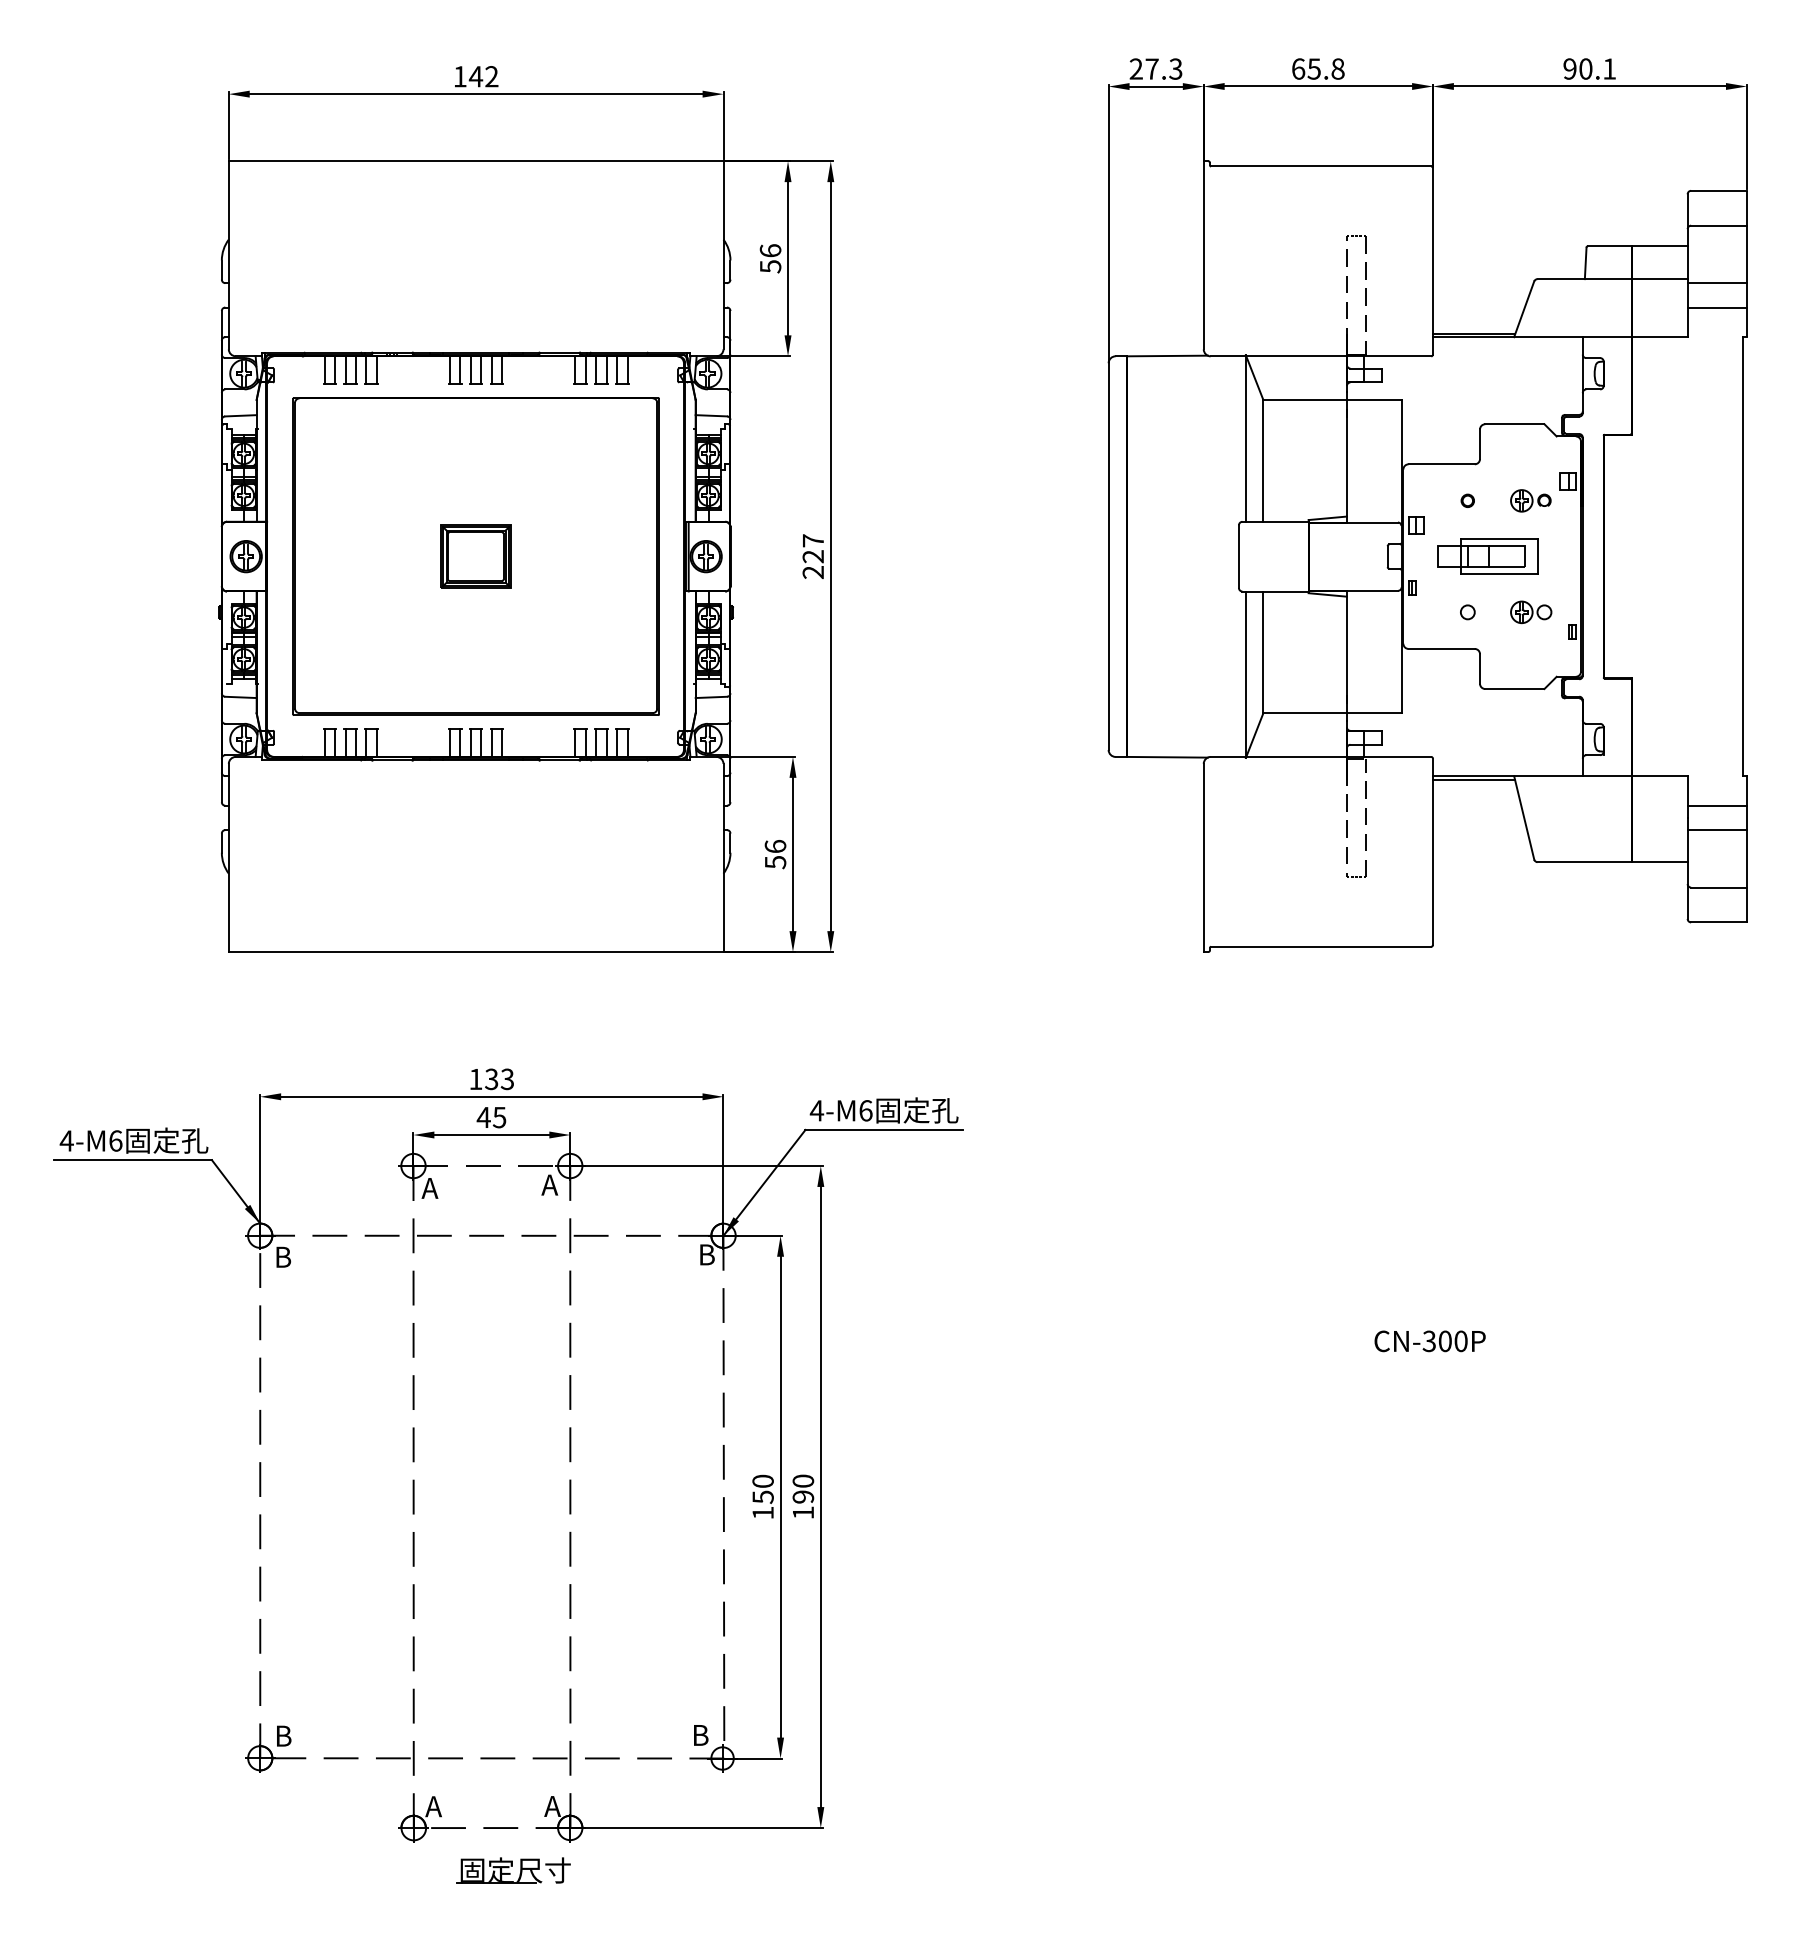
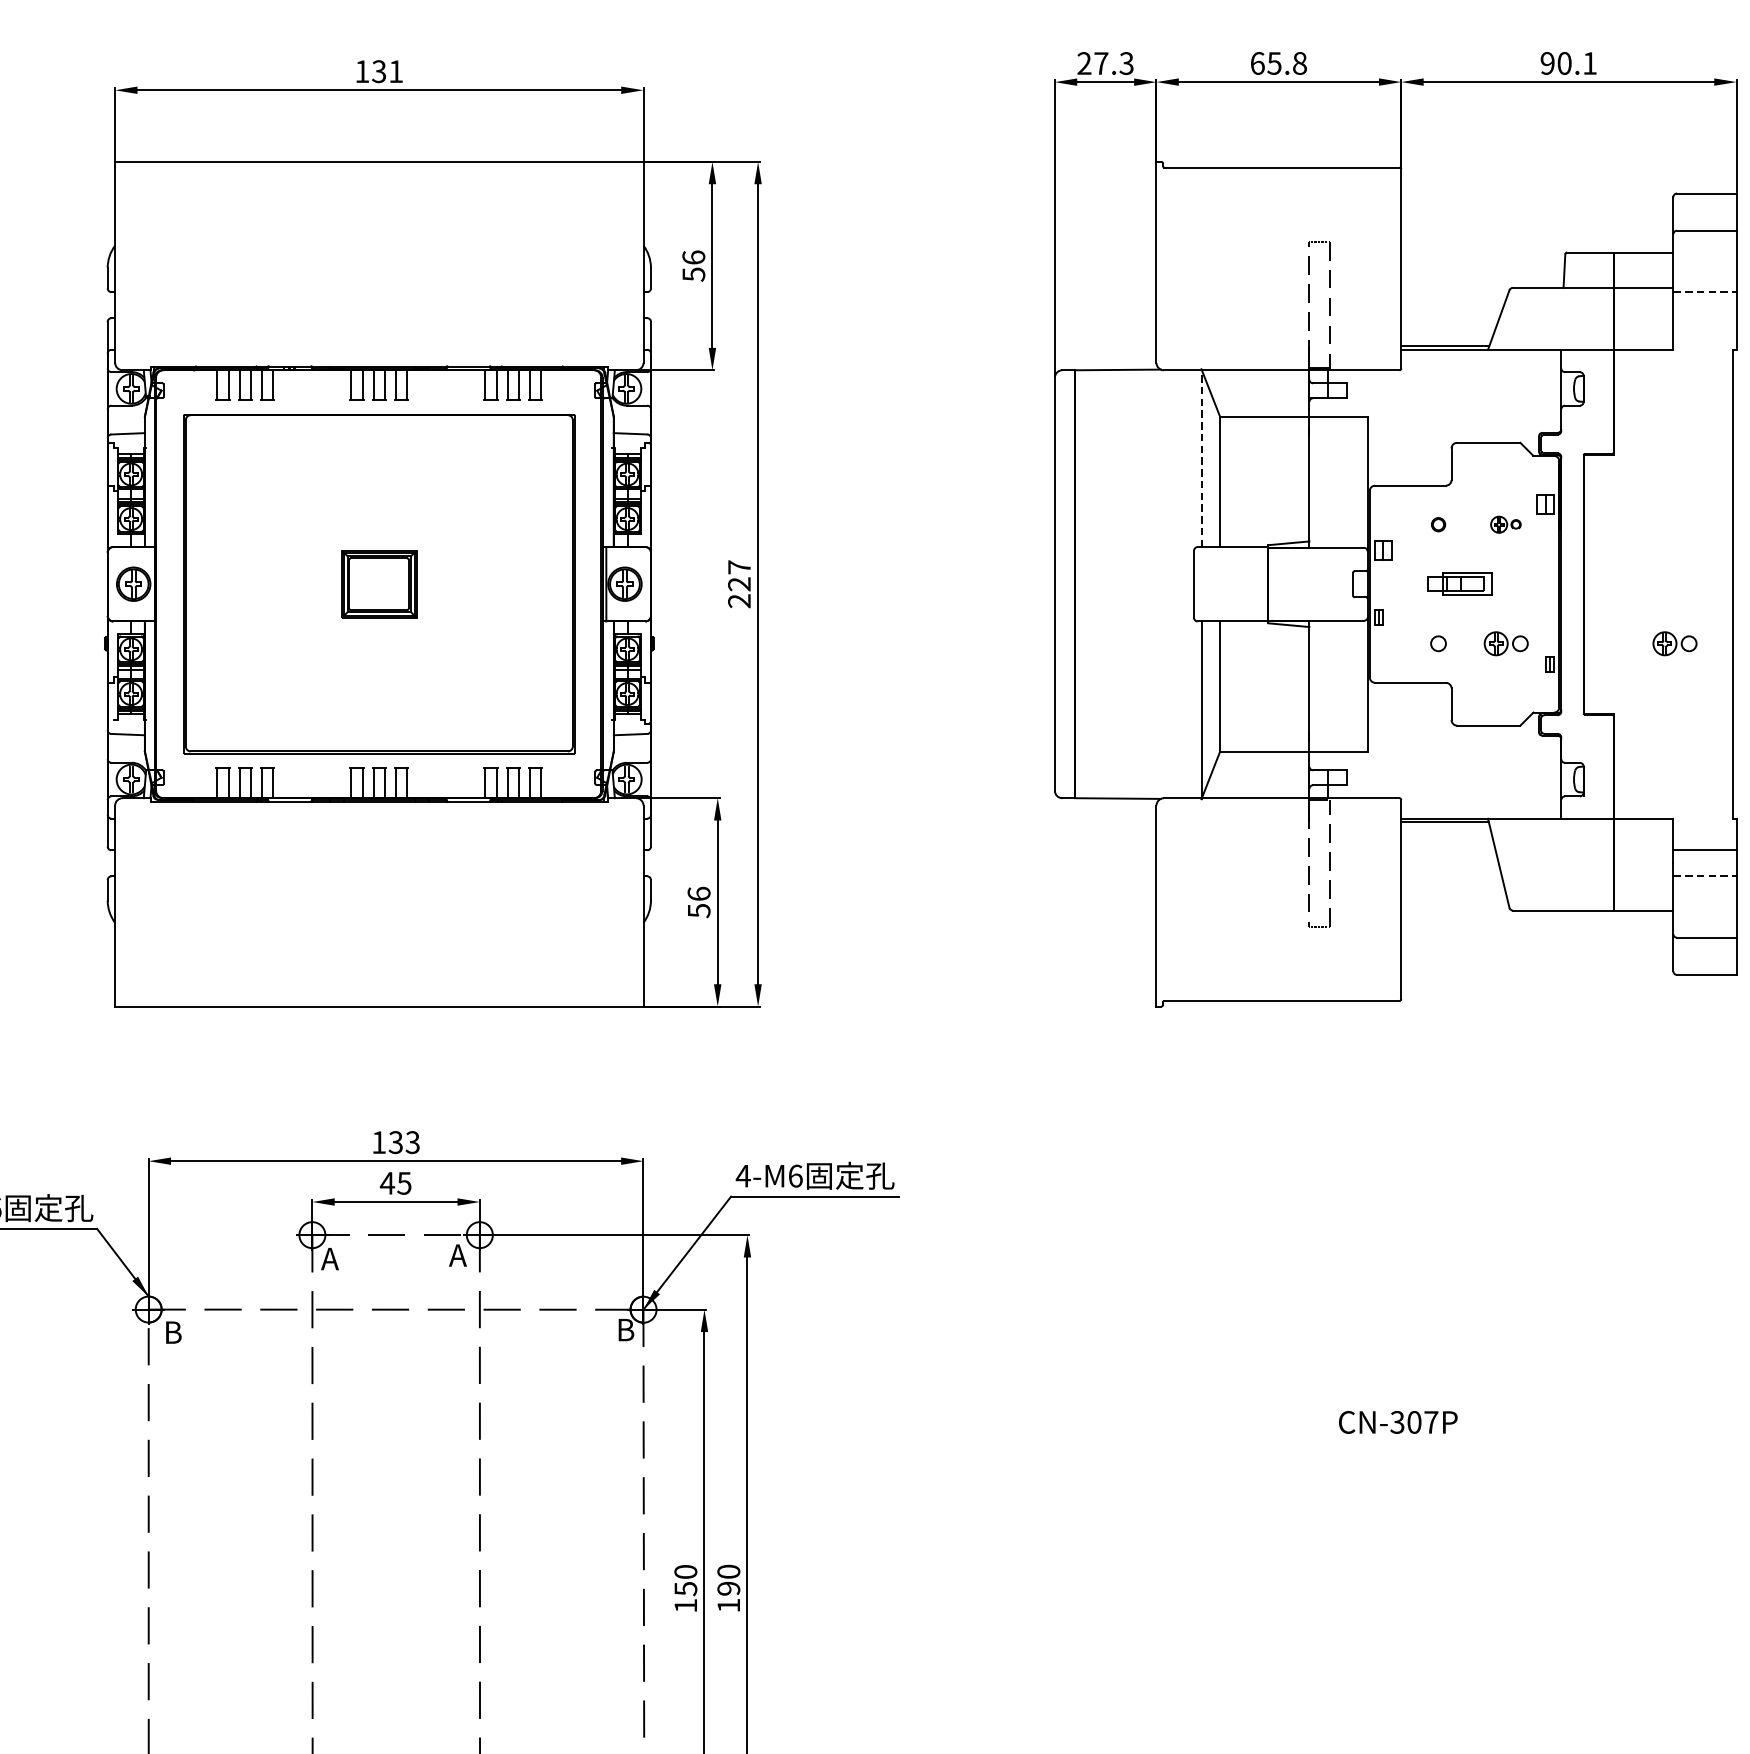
text: (483, 76) -> (387, 71), 142 -> 131
line: (1717, 283) -> (1705, 292), solid -> dashed
line: (1716, 307) -> (1704, 318), removed
line: (1245, 438) -> (1201, 458), solid -> dashed
part: (1530, 500) -> (1505, 524), size x0.7
part: (1487, 556) -> (1459, 584), size x0.6
part: (1689, 612) -> (1675, 643), added
line: (1717, 830) -> (1705, 876), solid -> dashed
text: (1460, 1341) -> (1430, 1422), CN-300P -> CN-307P

